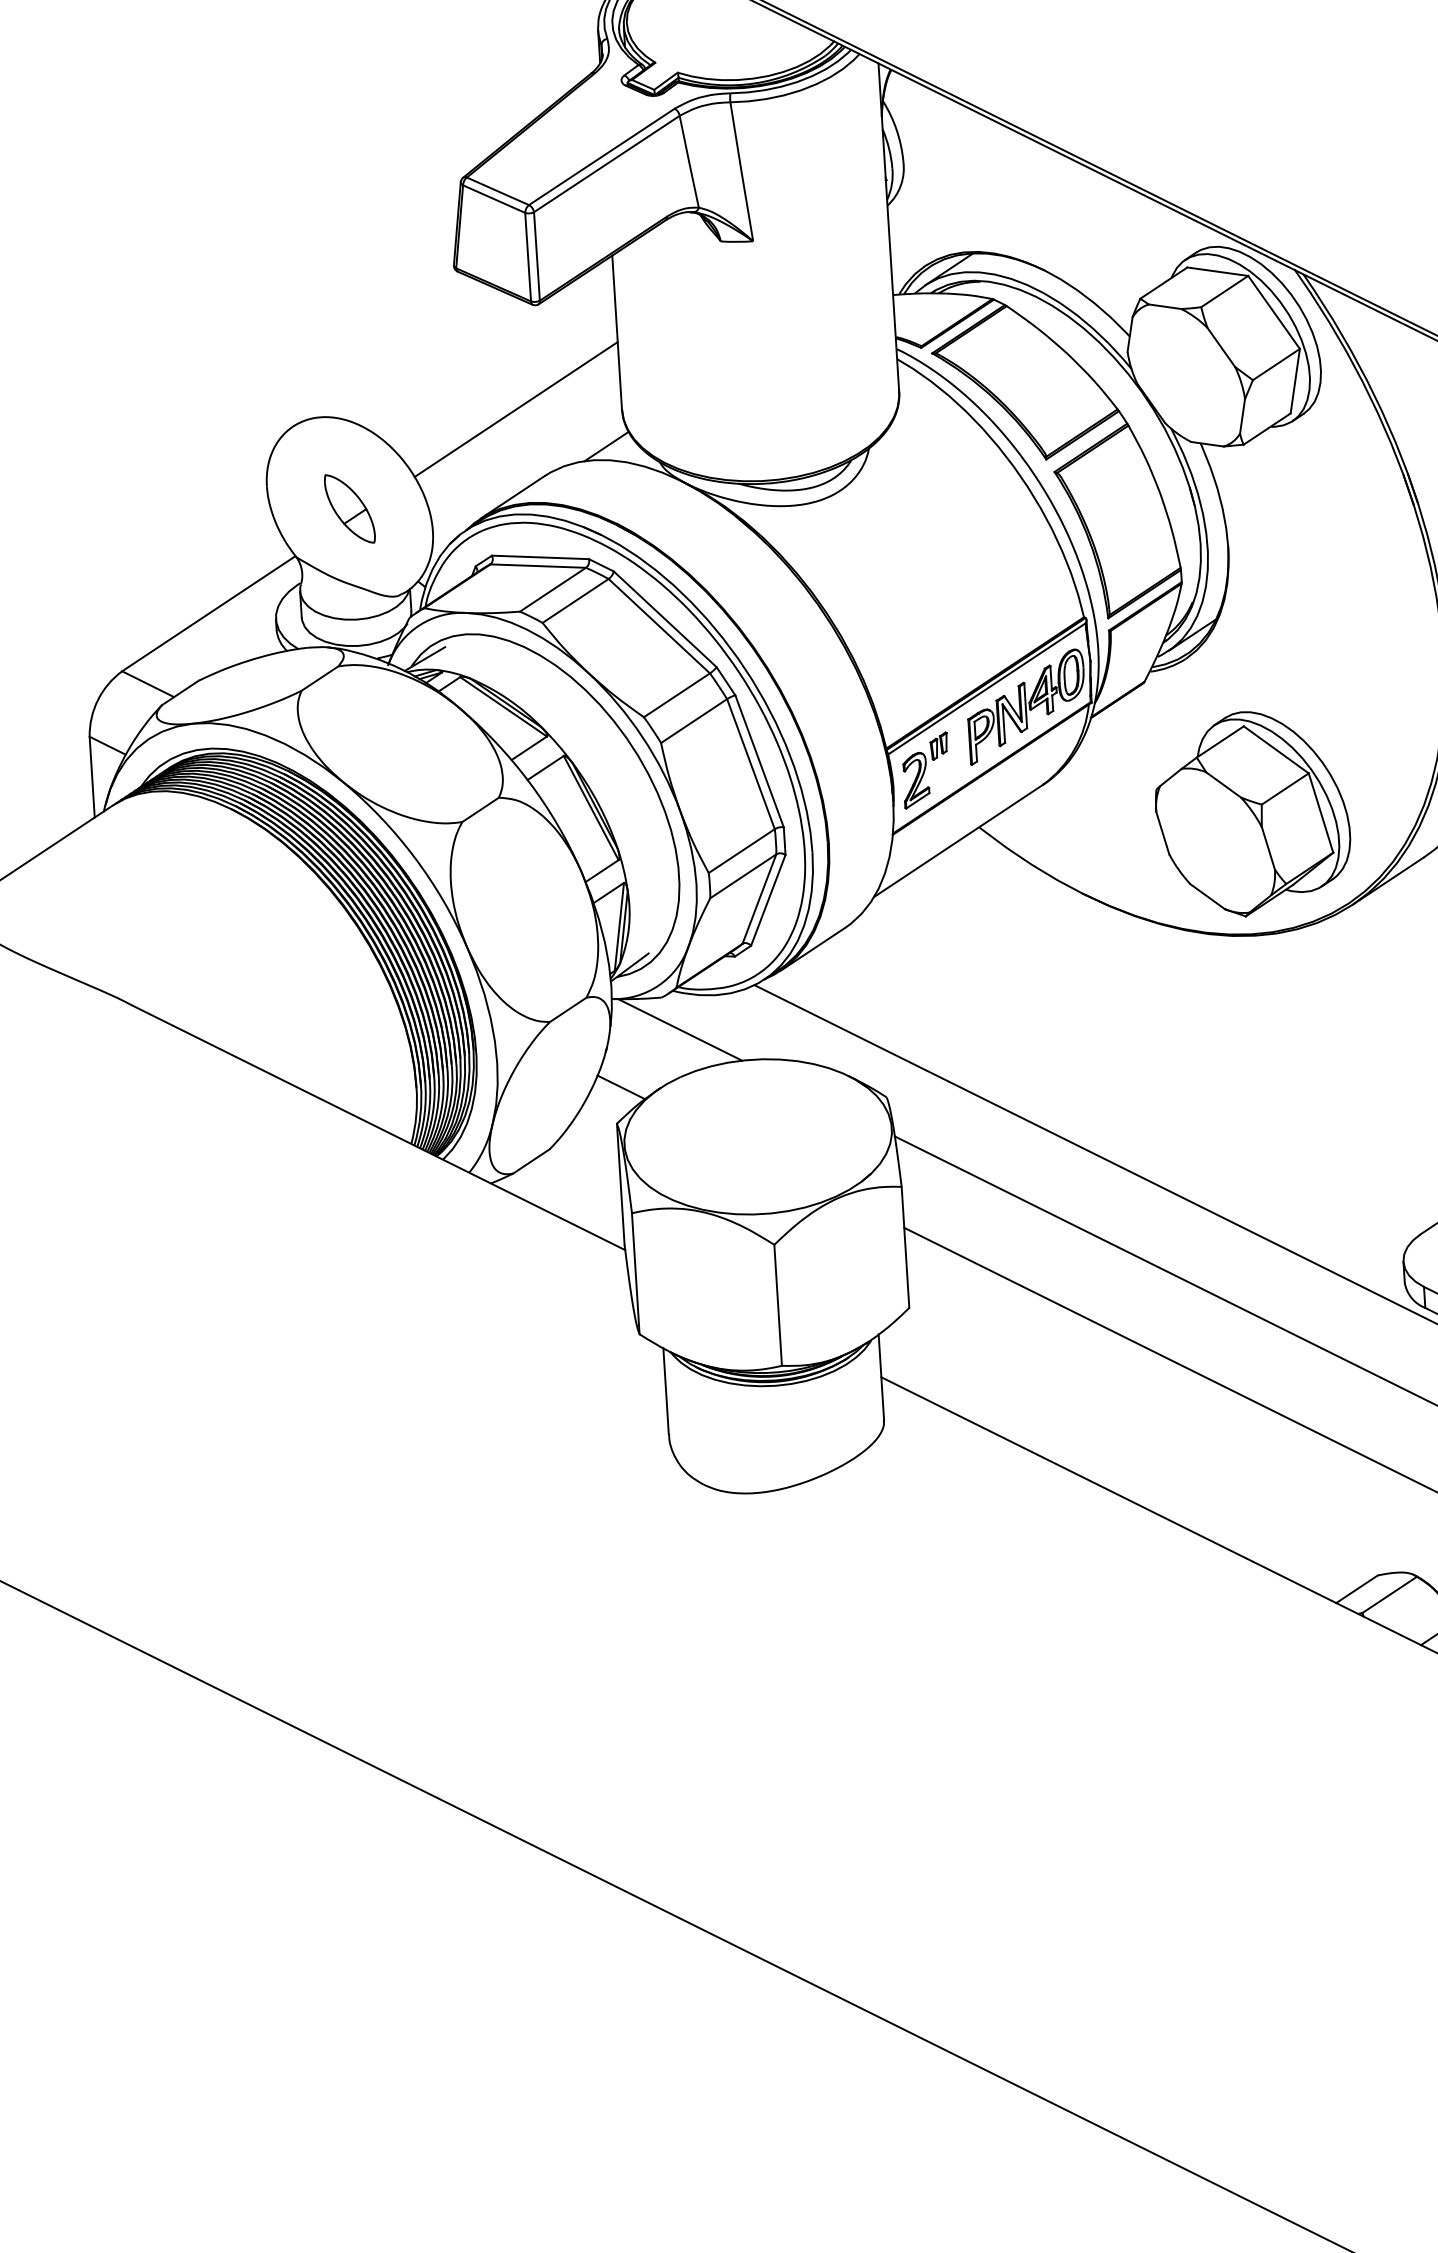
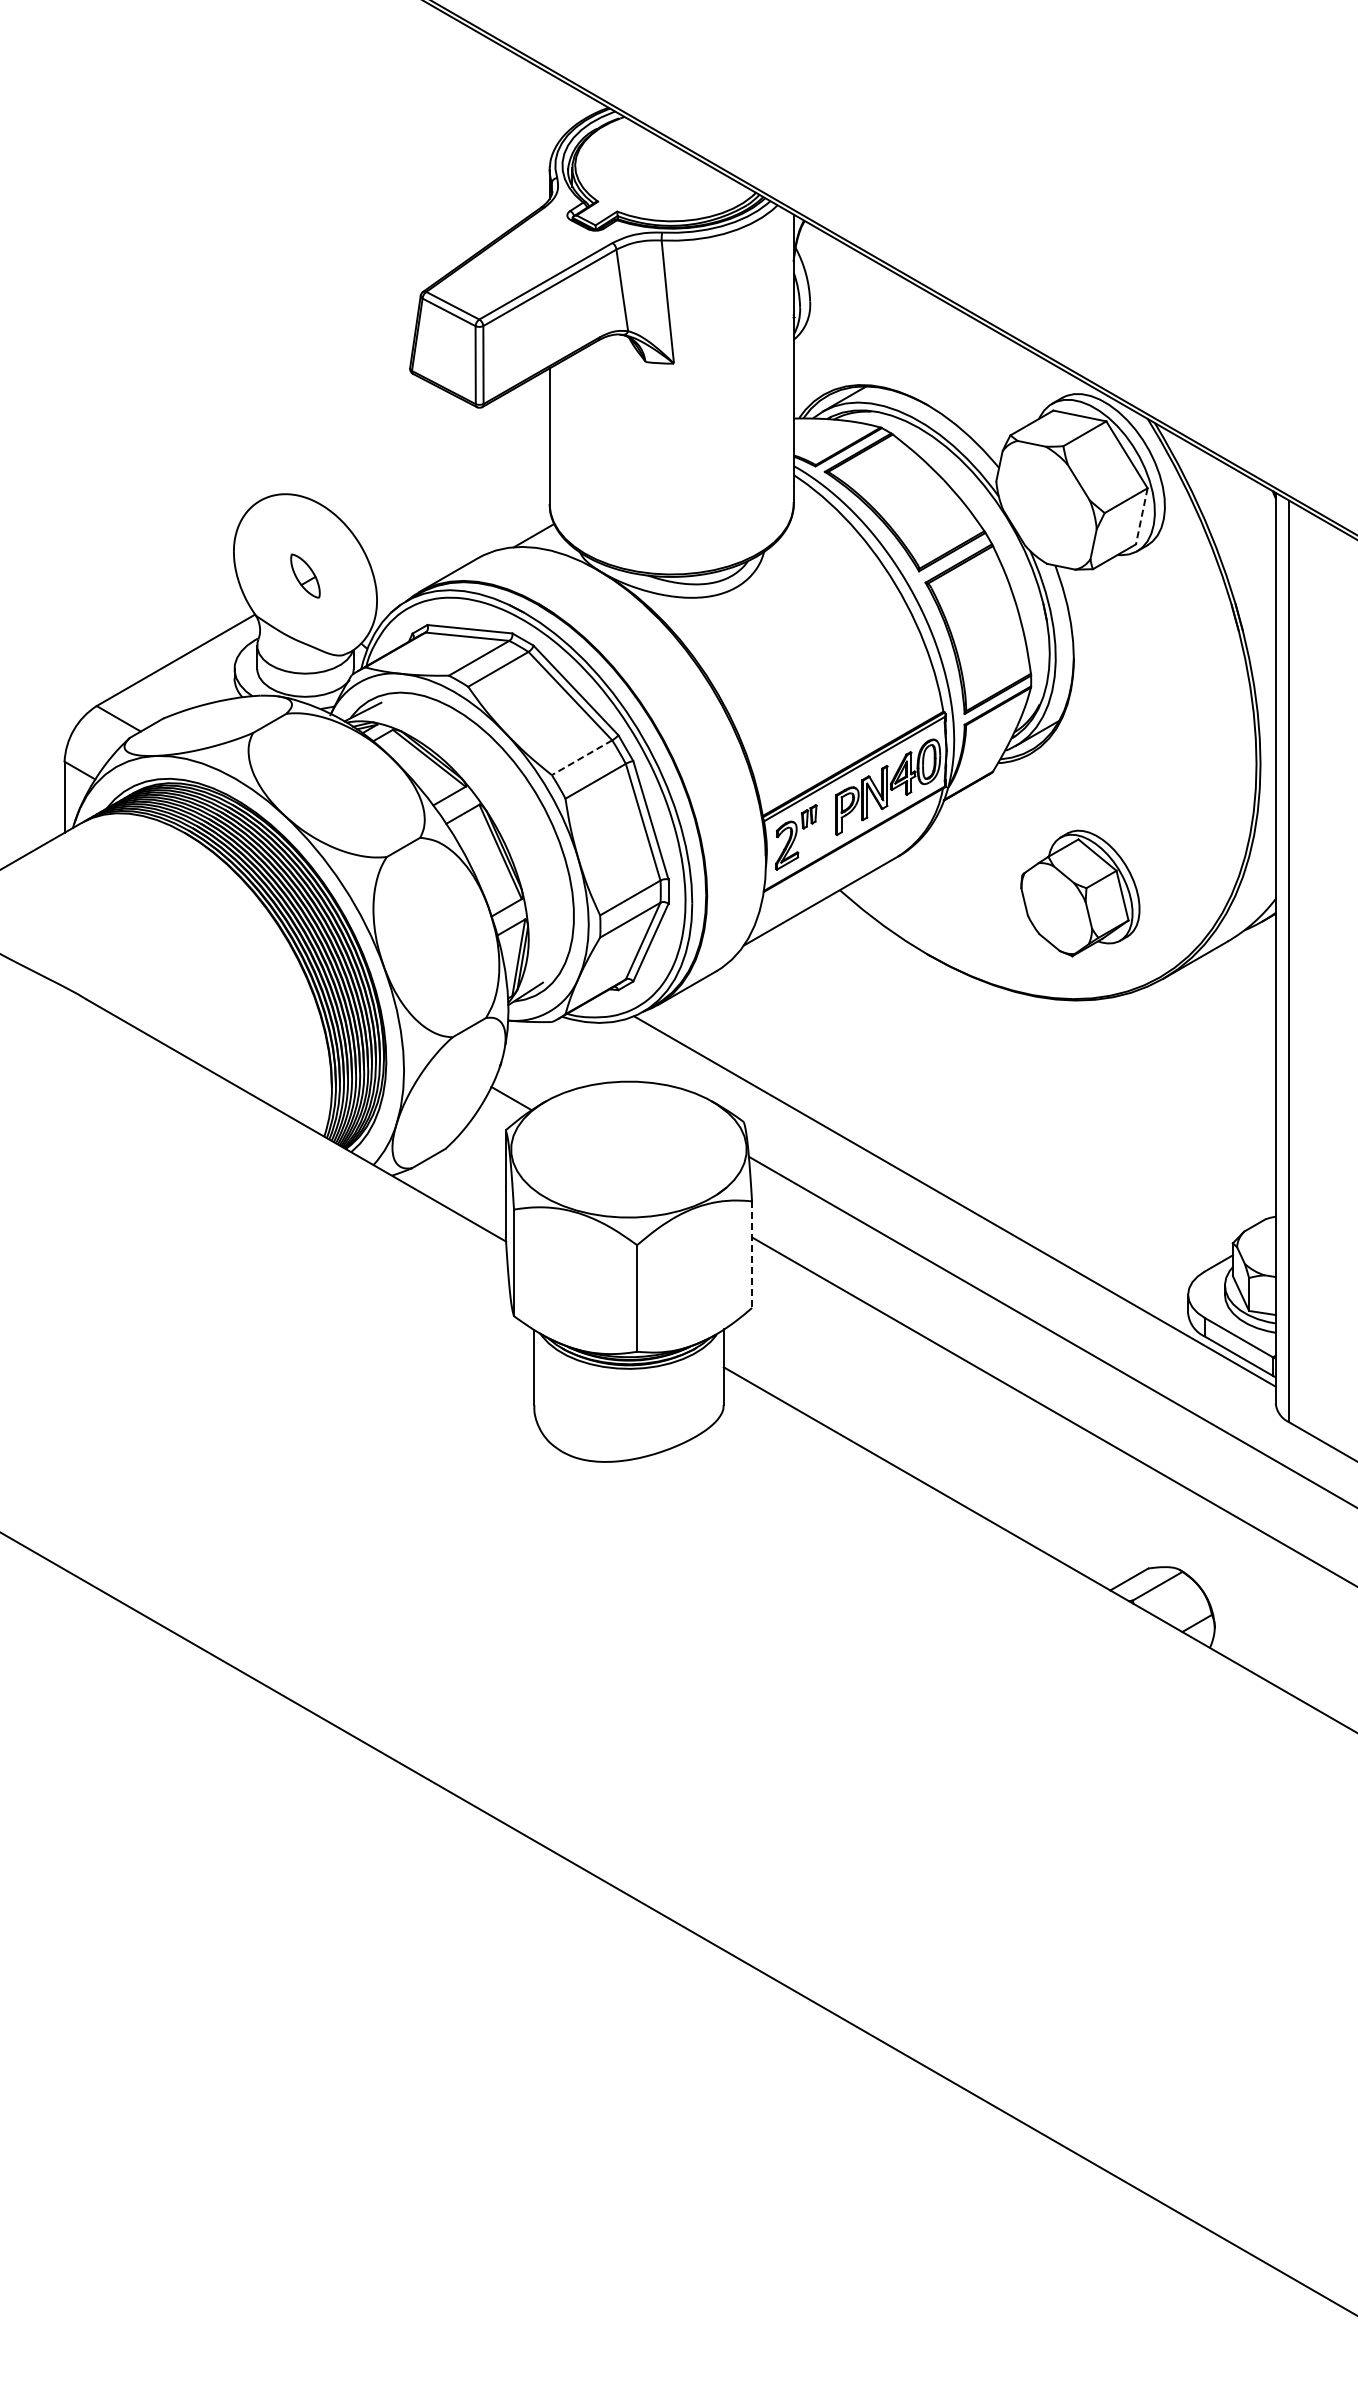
line: (1294, 381) -> (1141, 516), solid -> dashed
line: (515, 408) -> (456, 497), removed
part: (349, 508) -> (305, 575), size x0.7
line: (677, 694) -> (582, 757), solid -> dashed
part: (1252, 813) -> (1080, 893), size x0.7
line: (680, 1028) -> (566, 1050), removed
line: (906, 1248) -> (752, 1255), solid -> dashed

